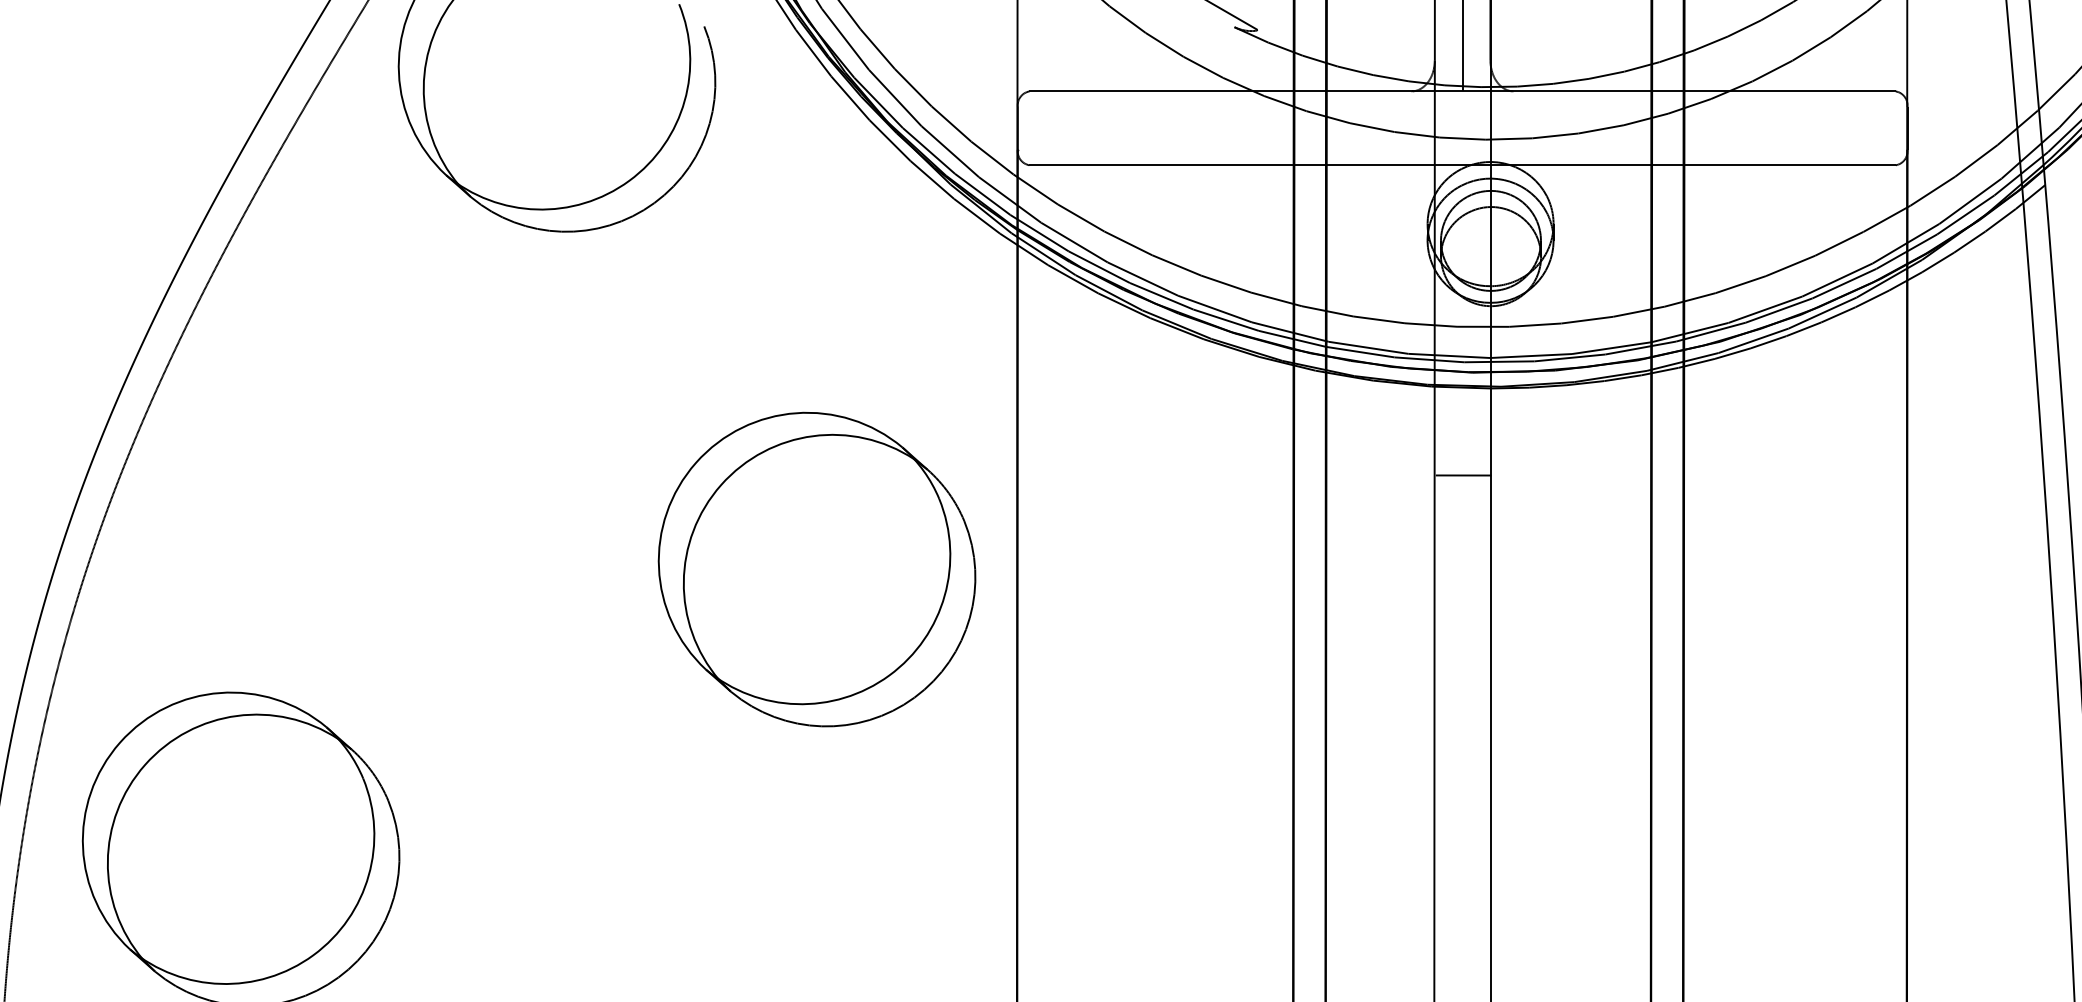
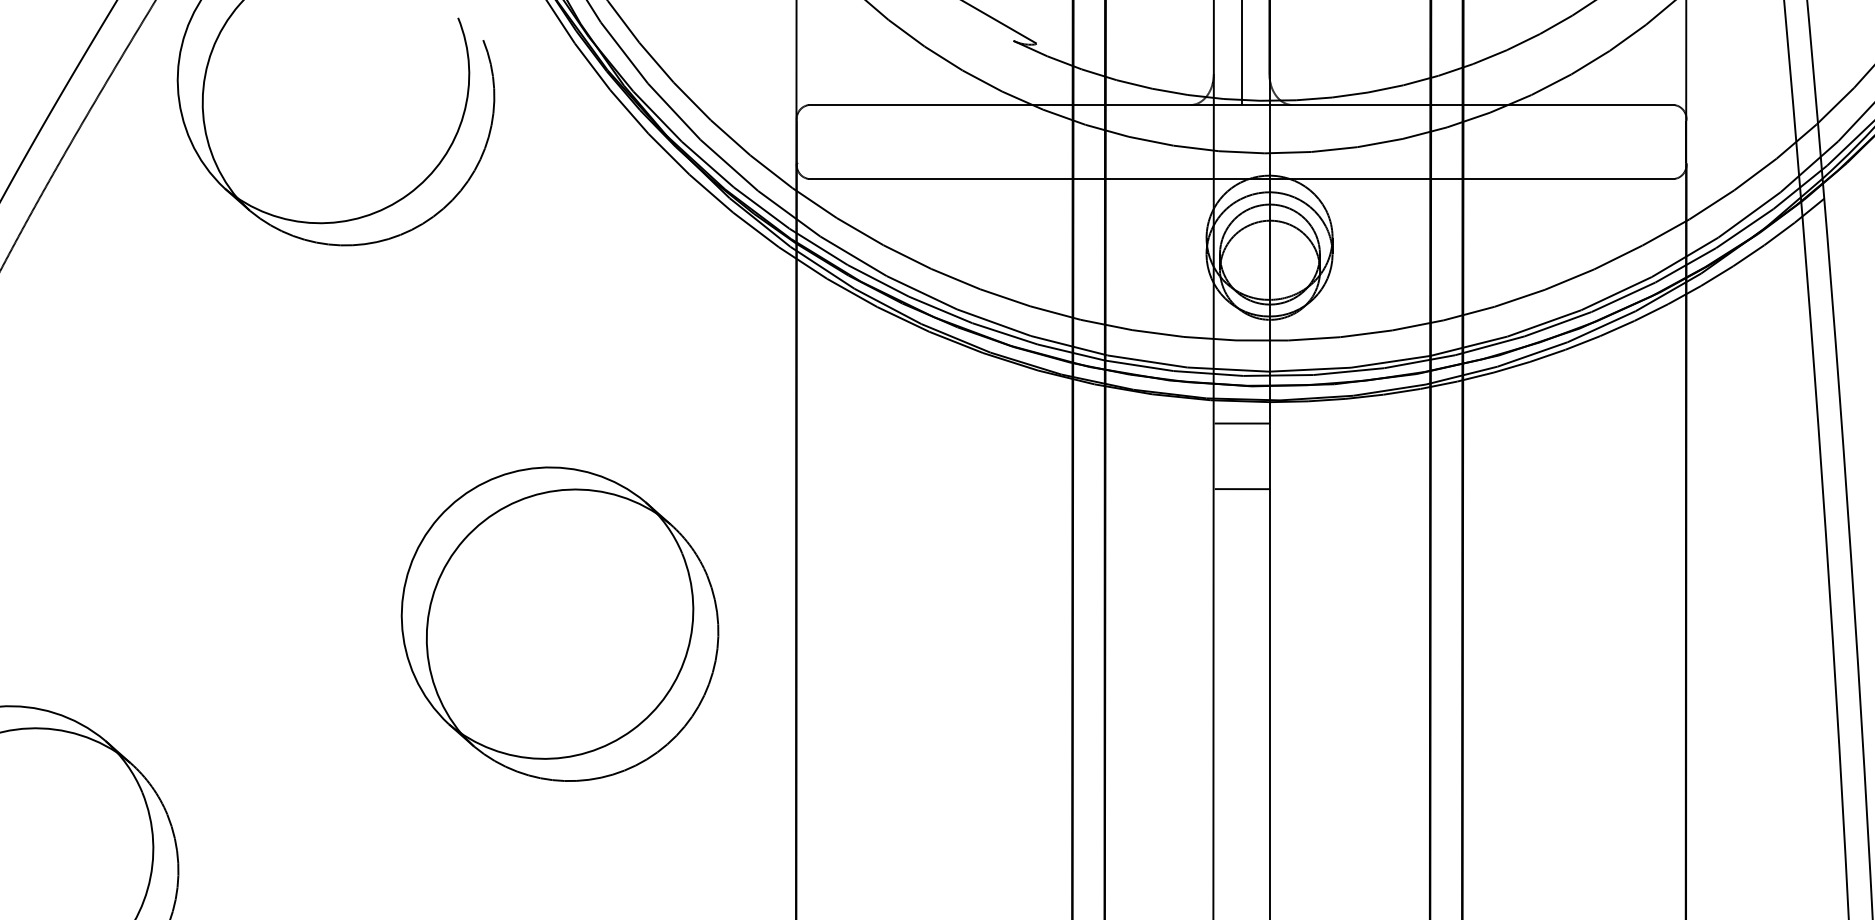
line: (1463, 409) -> (1242, 423), added
part: (816, 569) -> (559, 624), moved

